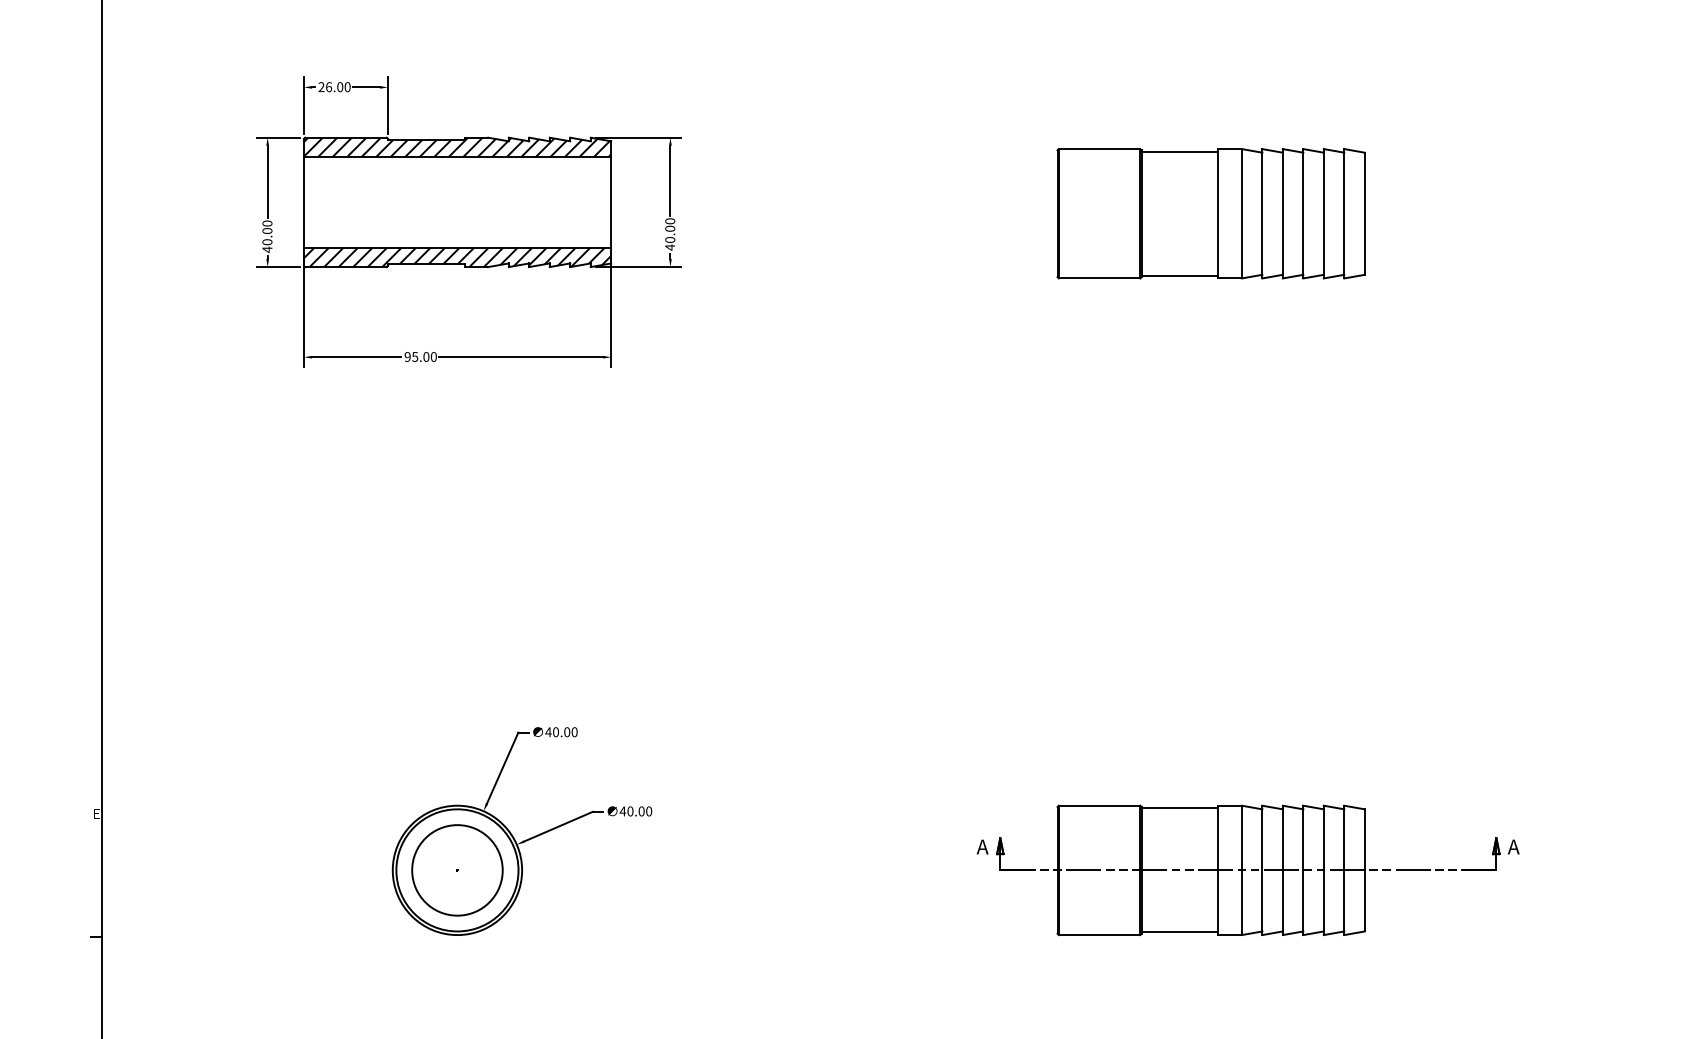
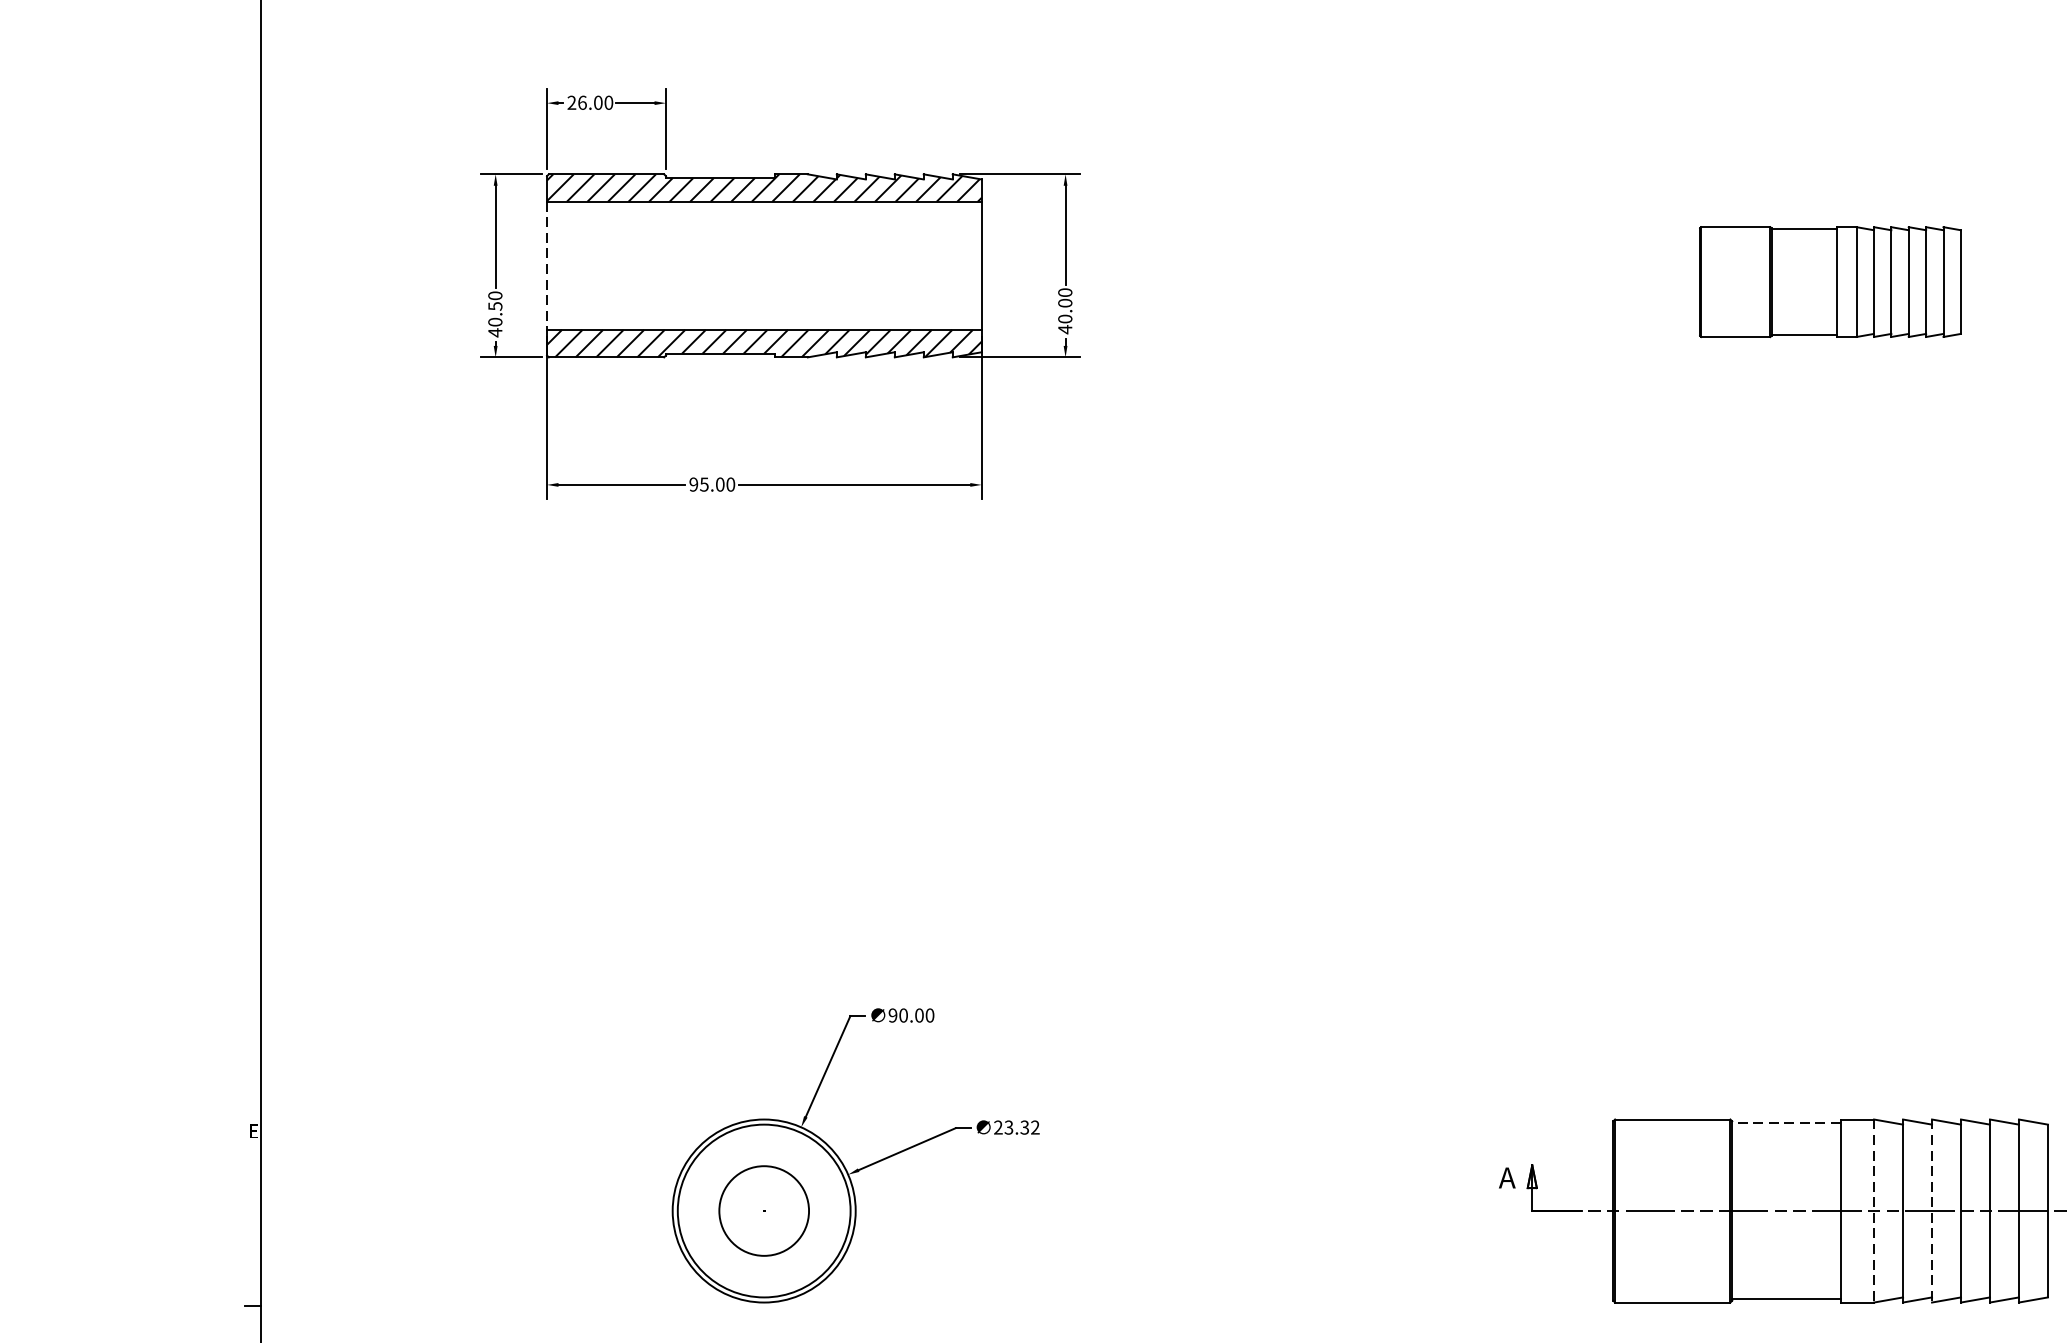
line: (303, 202) -> (546, 266), solid -> dashed
part: (1210, 213) -> (1829, 281), size x0.6
text: (267, 231) -> (495, 307), 40.00 -> 40.50
text: (548, 732) -> (893, 1015), 40.00 -> 90.00
line: (1179, 808) -> (1785, 1123), solid -> dashed
text: (635, 811) -> (1016, 1127), 40.00 -> 23.32
circle: (457, 870) -> (764, 1211), size x0.7
line: (1241, 870) -> (1873, 1211), solid -> dashed
line: (1282, 870) -> (1931, 1211), solid -> dashed

